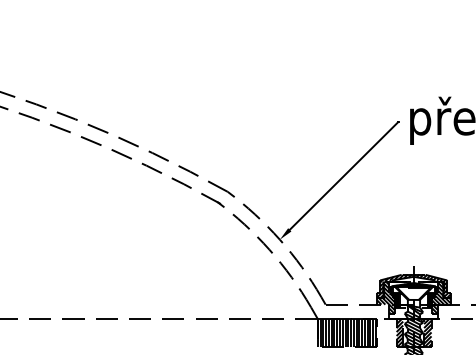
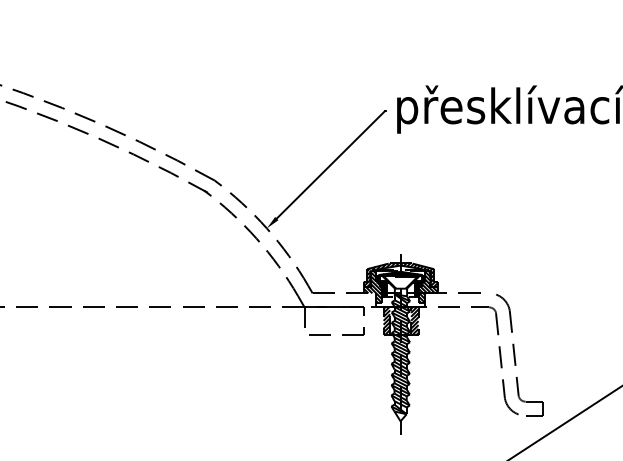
hatch: (346, 332) -> (333, 321), removed

